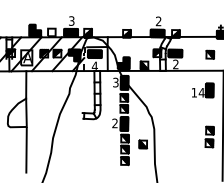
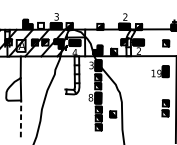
text: (201, 92) -> (159, 73), 14 -> 19
text: (114, 123) -> (90, 97), 2 -> 8
line: (26, 150) -> (20, 119), solid -> dashed

